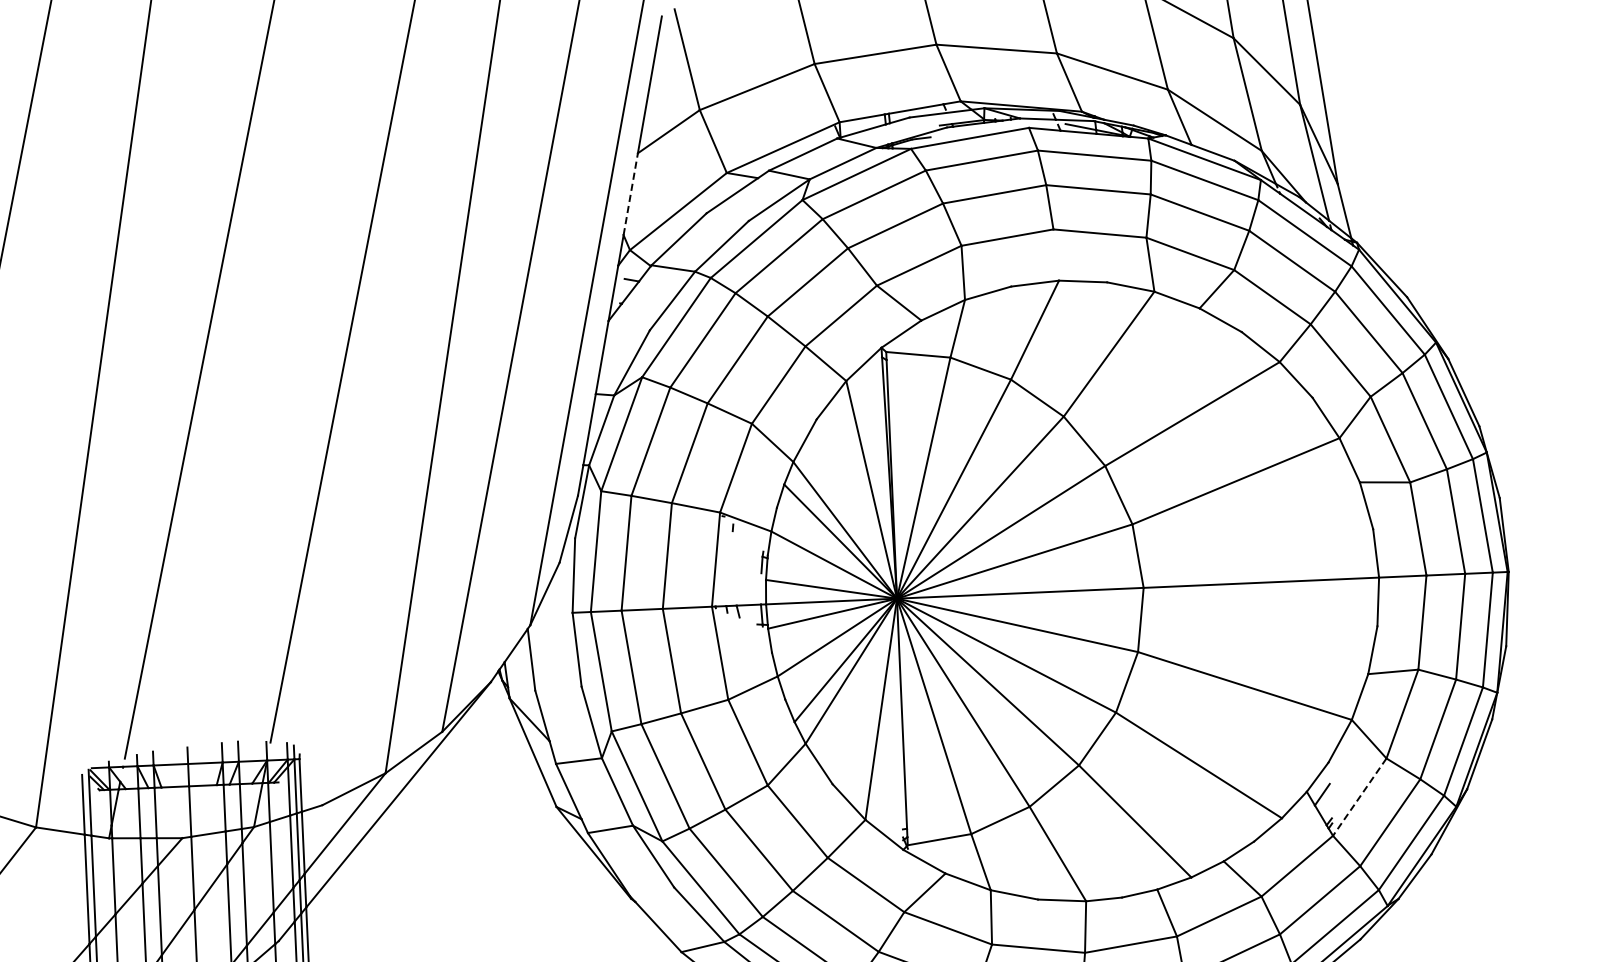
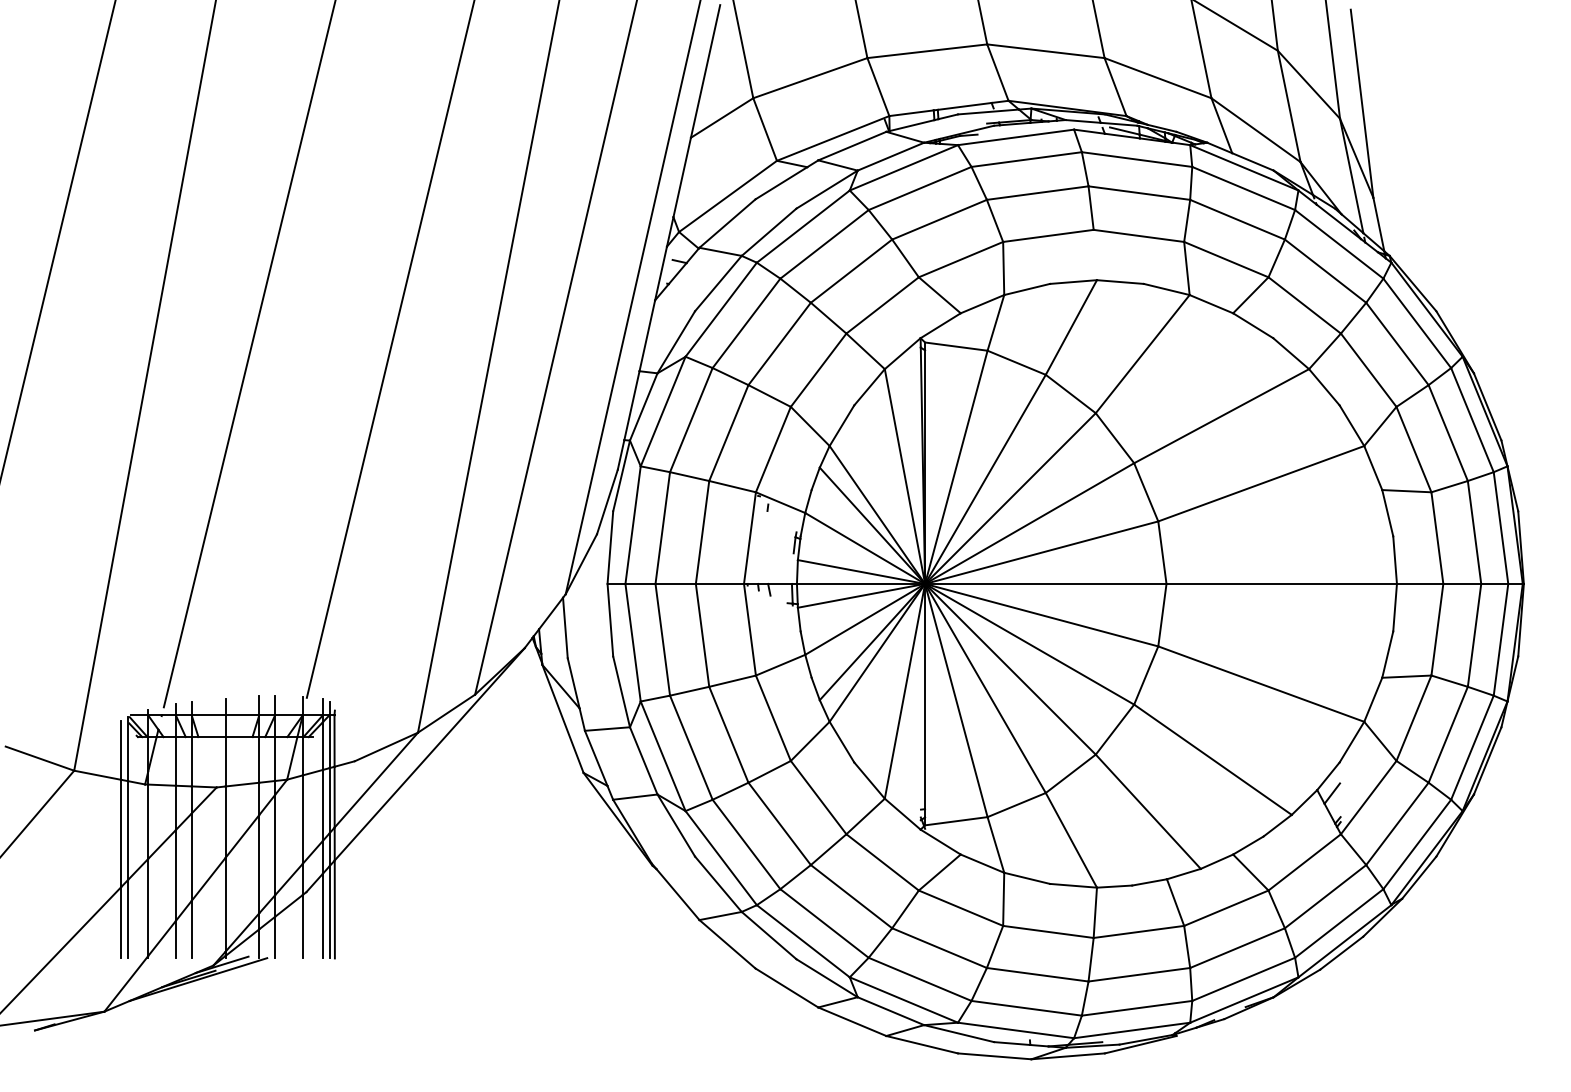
line: (631, 194) -> (682, 177), dashed -> solid
line: (1359, 797) -> (1368, 797), dashed -> solid

